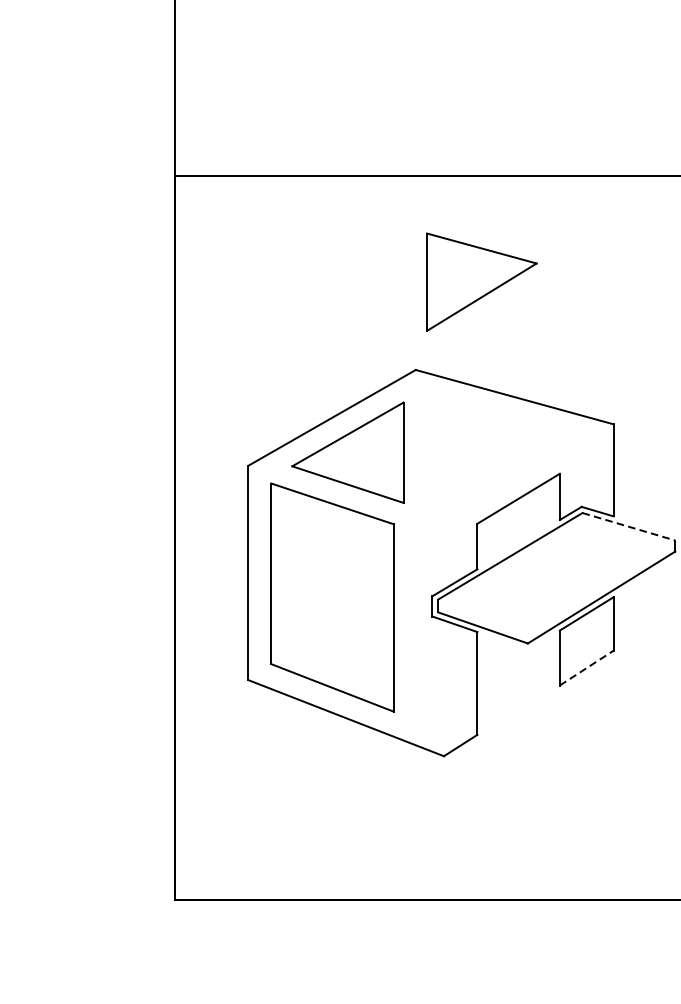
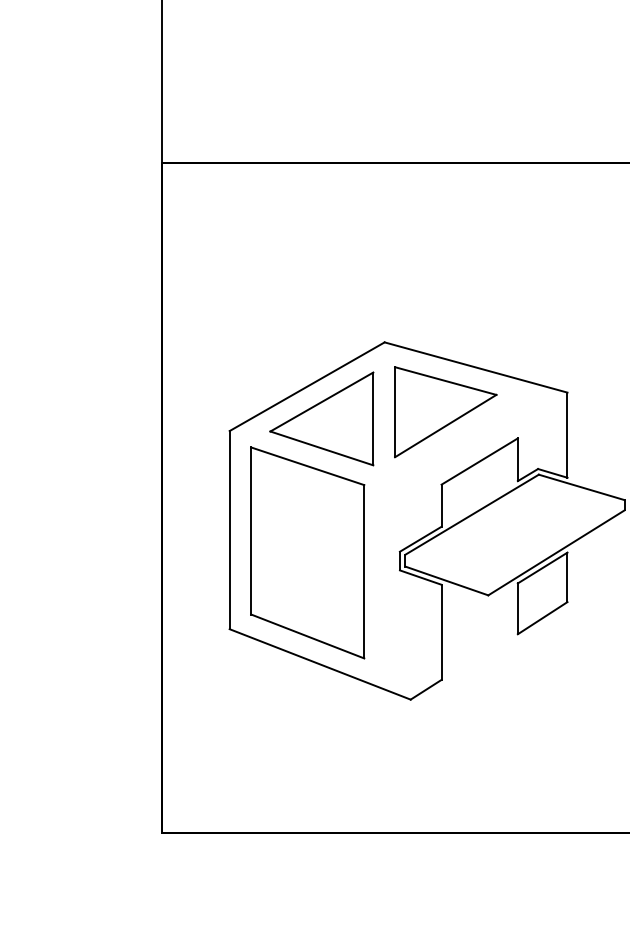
part: (481, 282) -> (445, 412), moved
line: (628, 526) -> (581, 487), dashed -> solid
line: (586, 668) -> (542, 618), dashed -> solid

